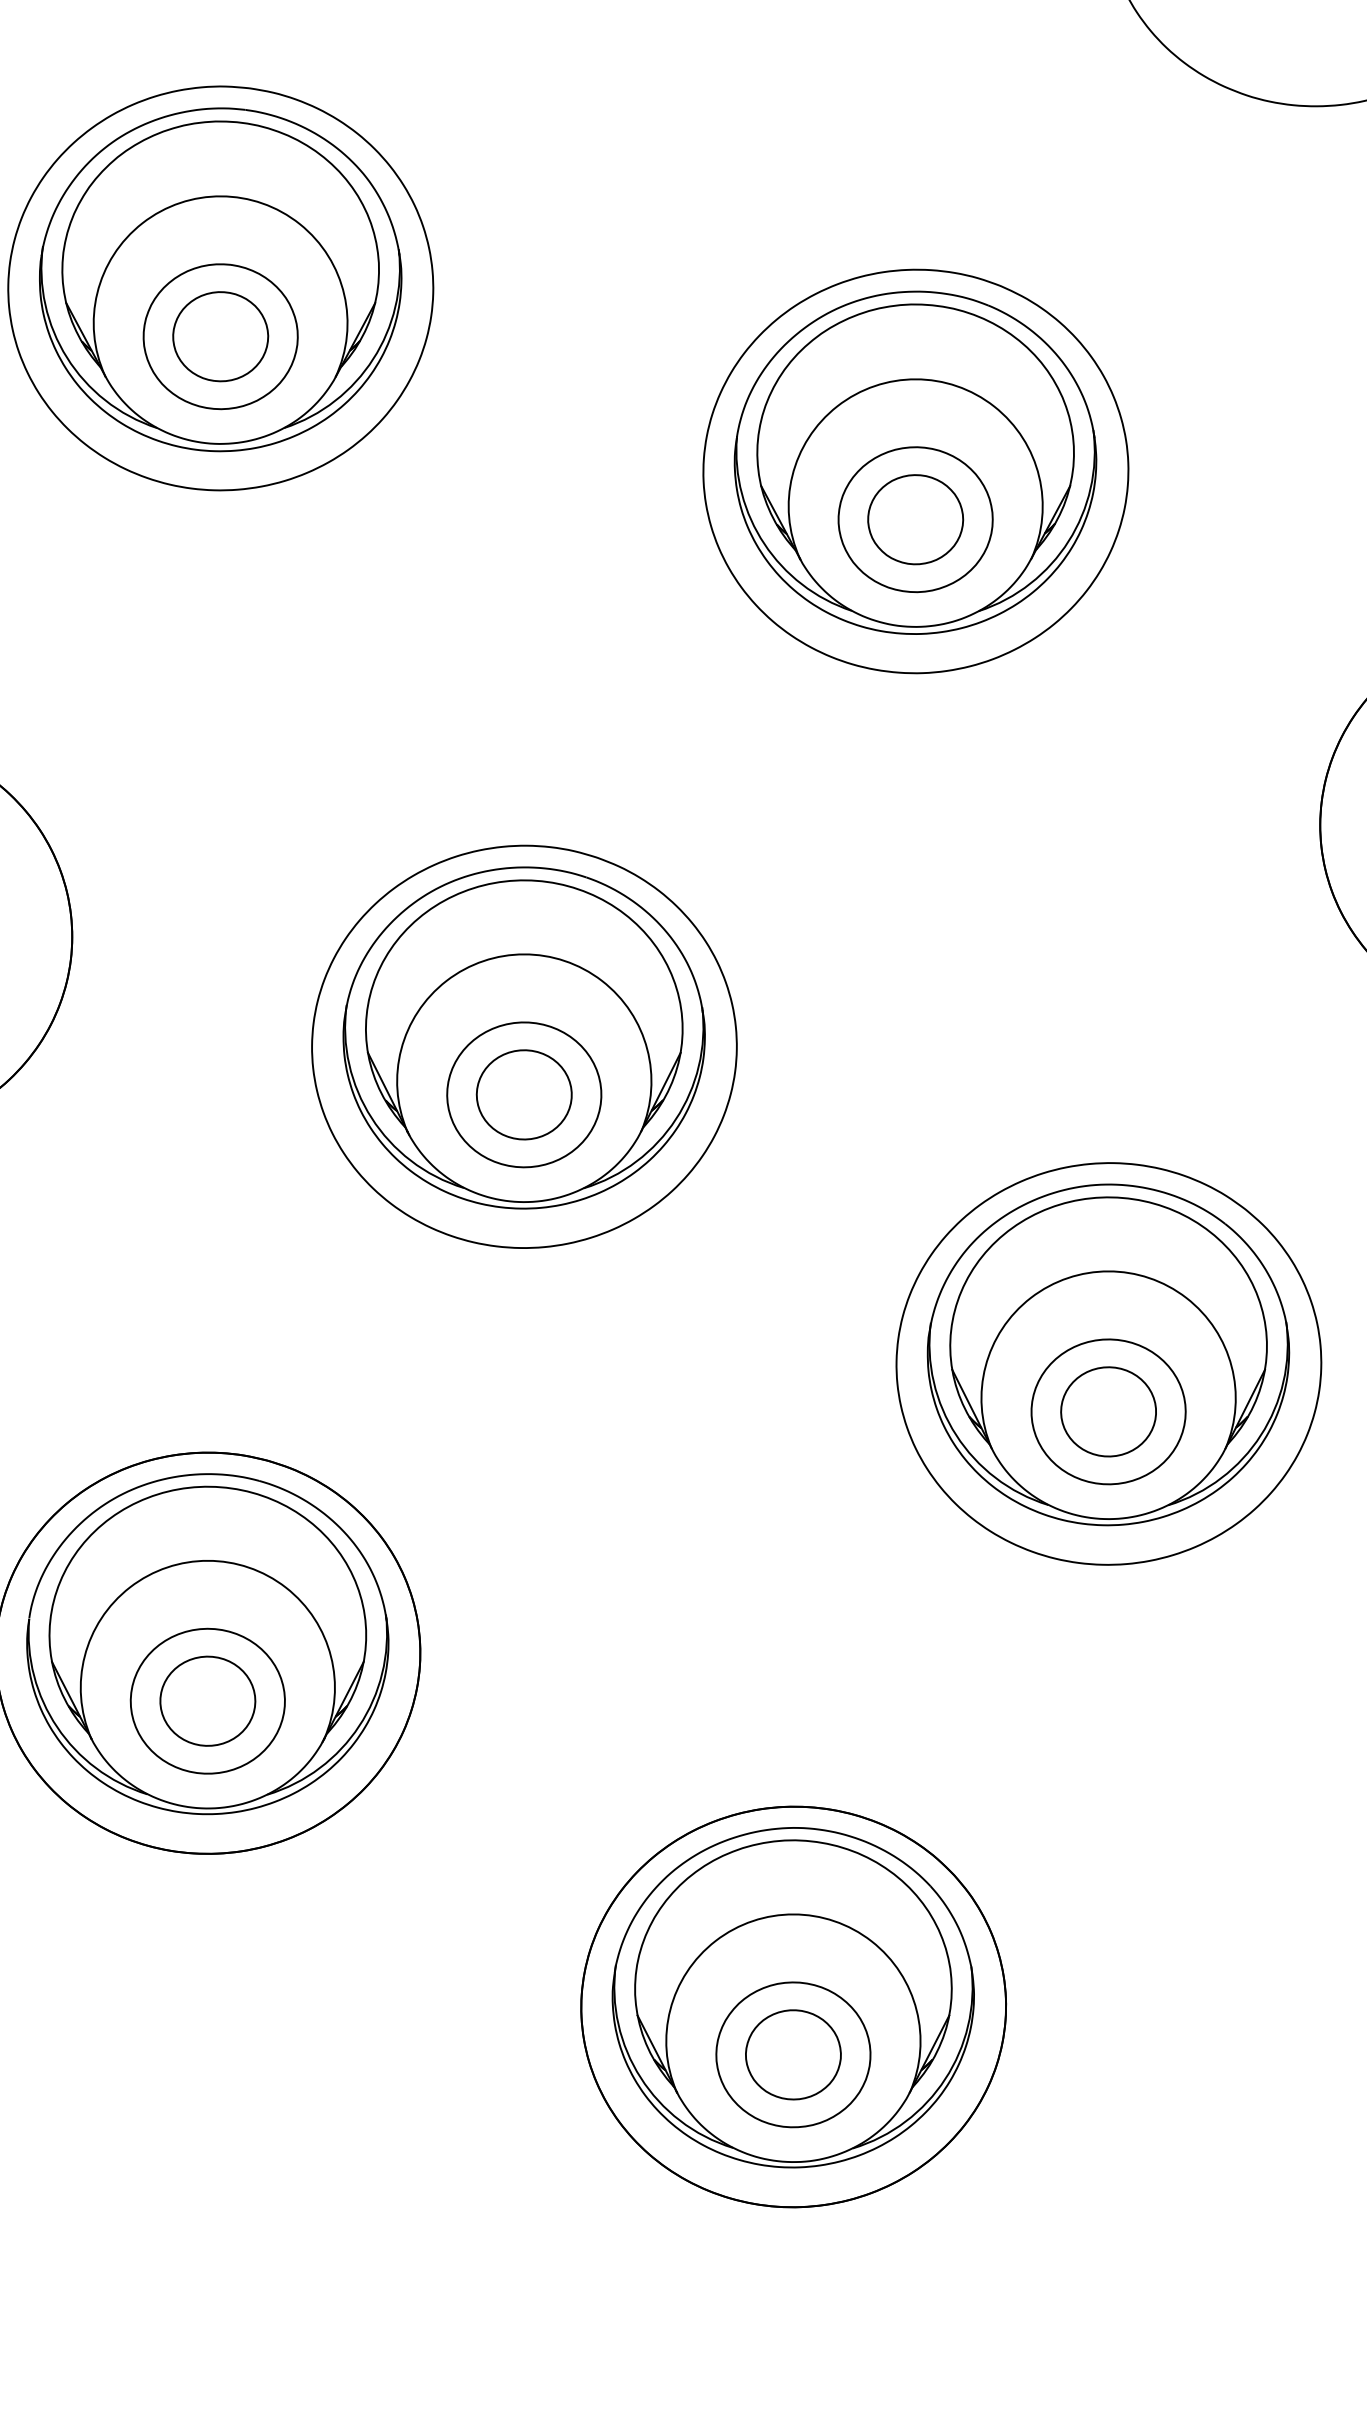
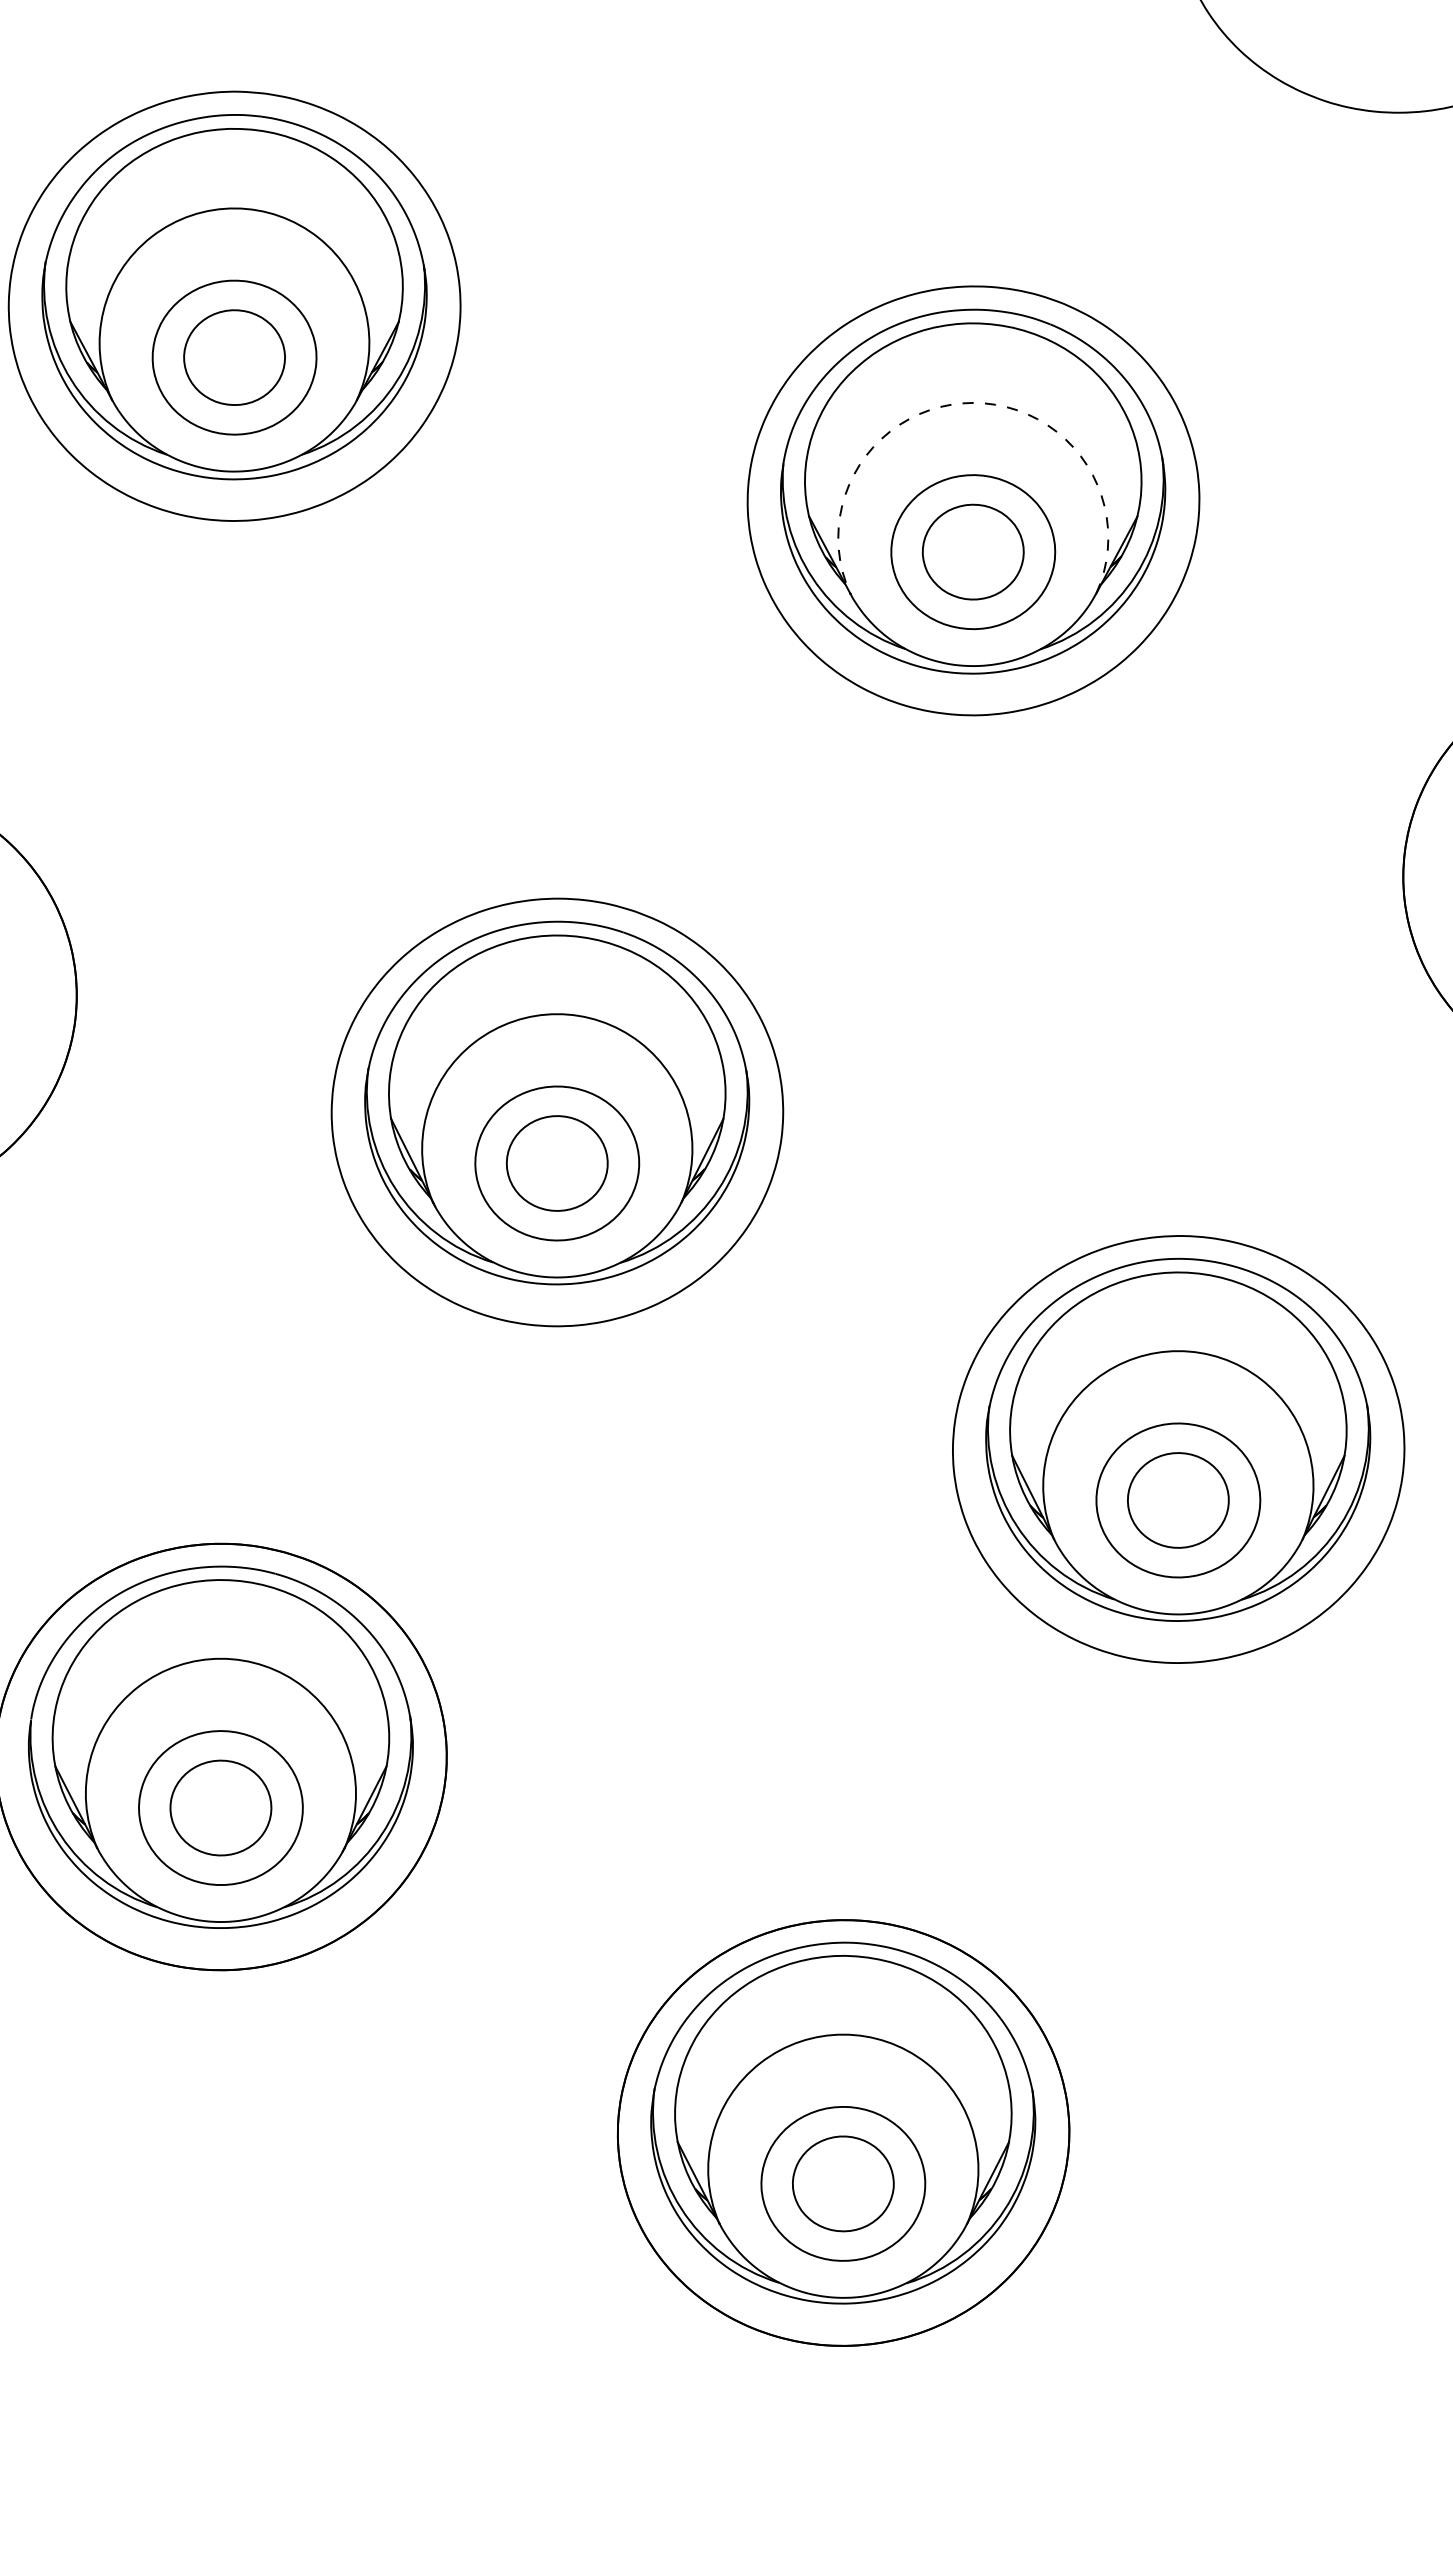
arc: (915, 378) -> (973, 402), solid -> dashed

